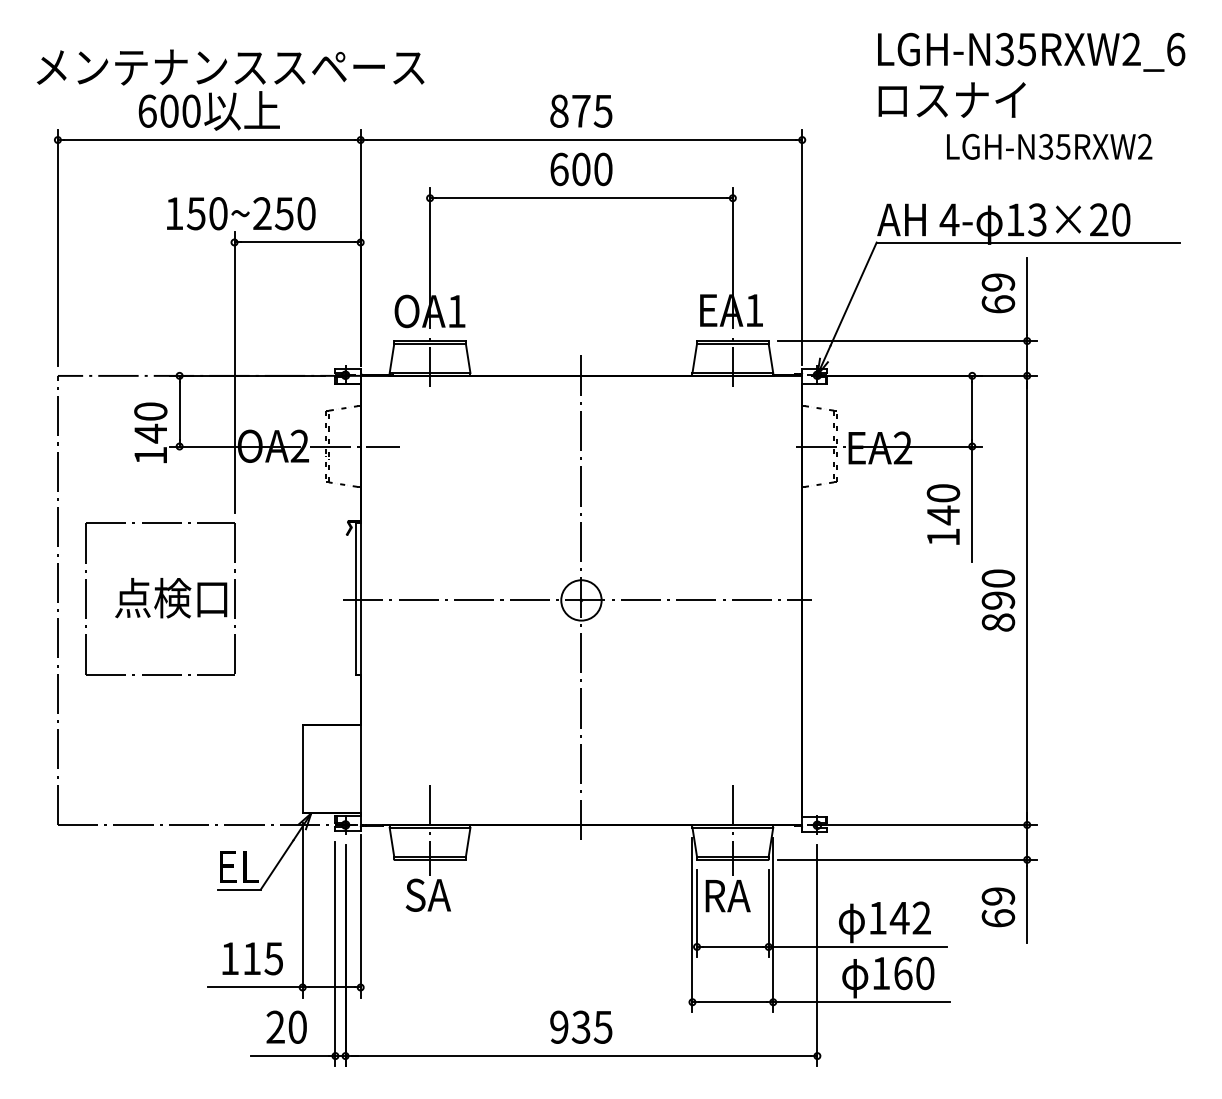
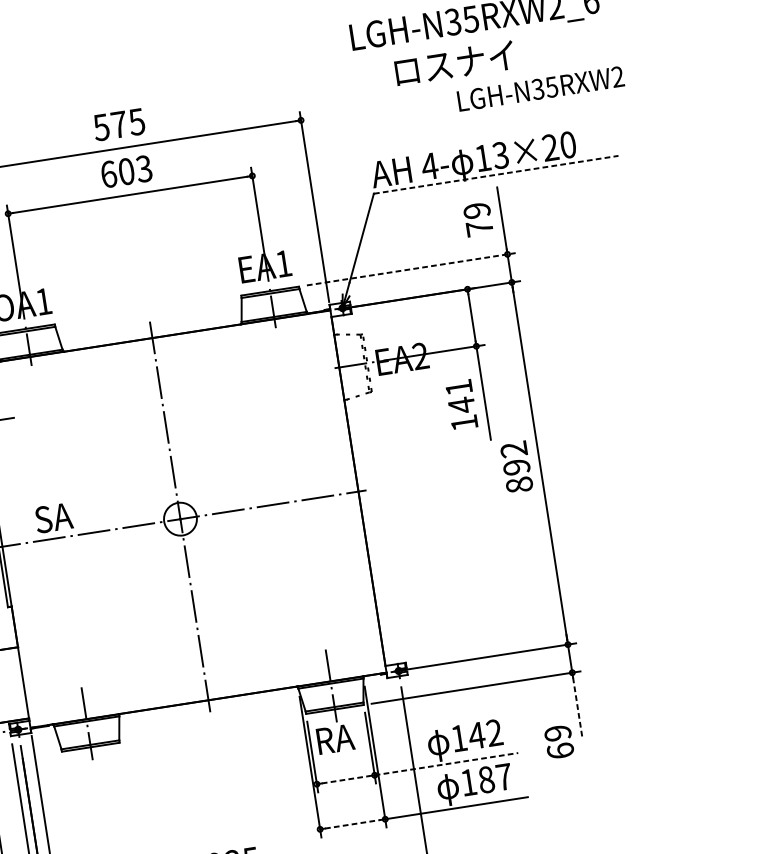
text: (951, 99) -> (454, 63), moved
text: (558, 110) -> (100, 126), 875 -> 575
text: (1049, 146) -> (540, 88), moved
text: (602, 169) -> (143, 169), 600 -> 603
line: (1028, 242) -> (496, 174), solid -> dashed
text: (998, 304) -> (479, 228), 69 -> 79
line: (908, 341) -> (411, 269), solid -> dashed
text: (943, 493) -> (459, 387), 140 -> 141
text: (998, 578) -> (514, 449), 890 -> 892
text: (427, 894) -> (53, 517), moved
line: (1027, 904) -> (578, 708), solid -> dashed
text: (998, 907) -> (559, 742), moved
line: (732, 946) -> (345, 779), solid -> dashed
line: (857, 946) -> (446, 763), solid -> dashed
text: (914, 973) -> (495, 778), 160 -> 187
line: (733, 1002) -> (353, 824), solid -> dashed

